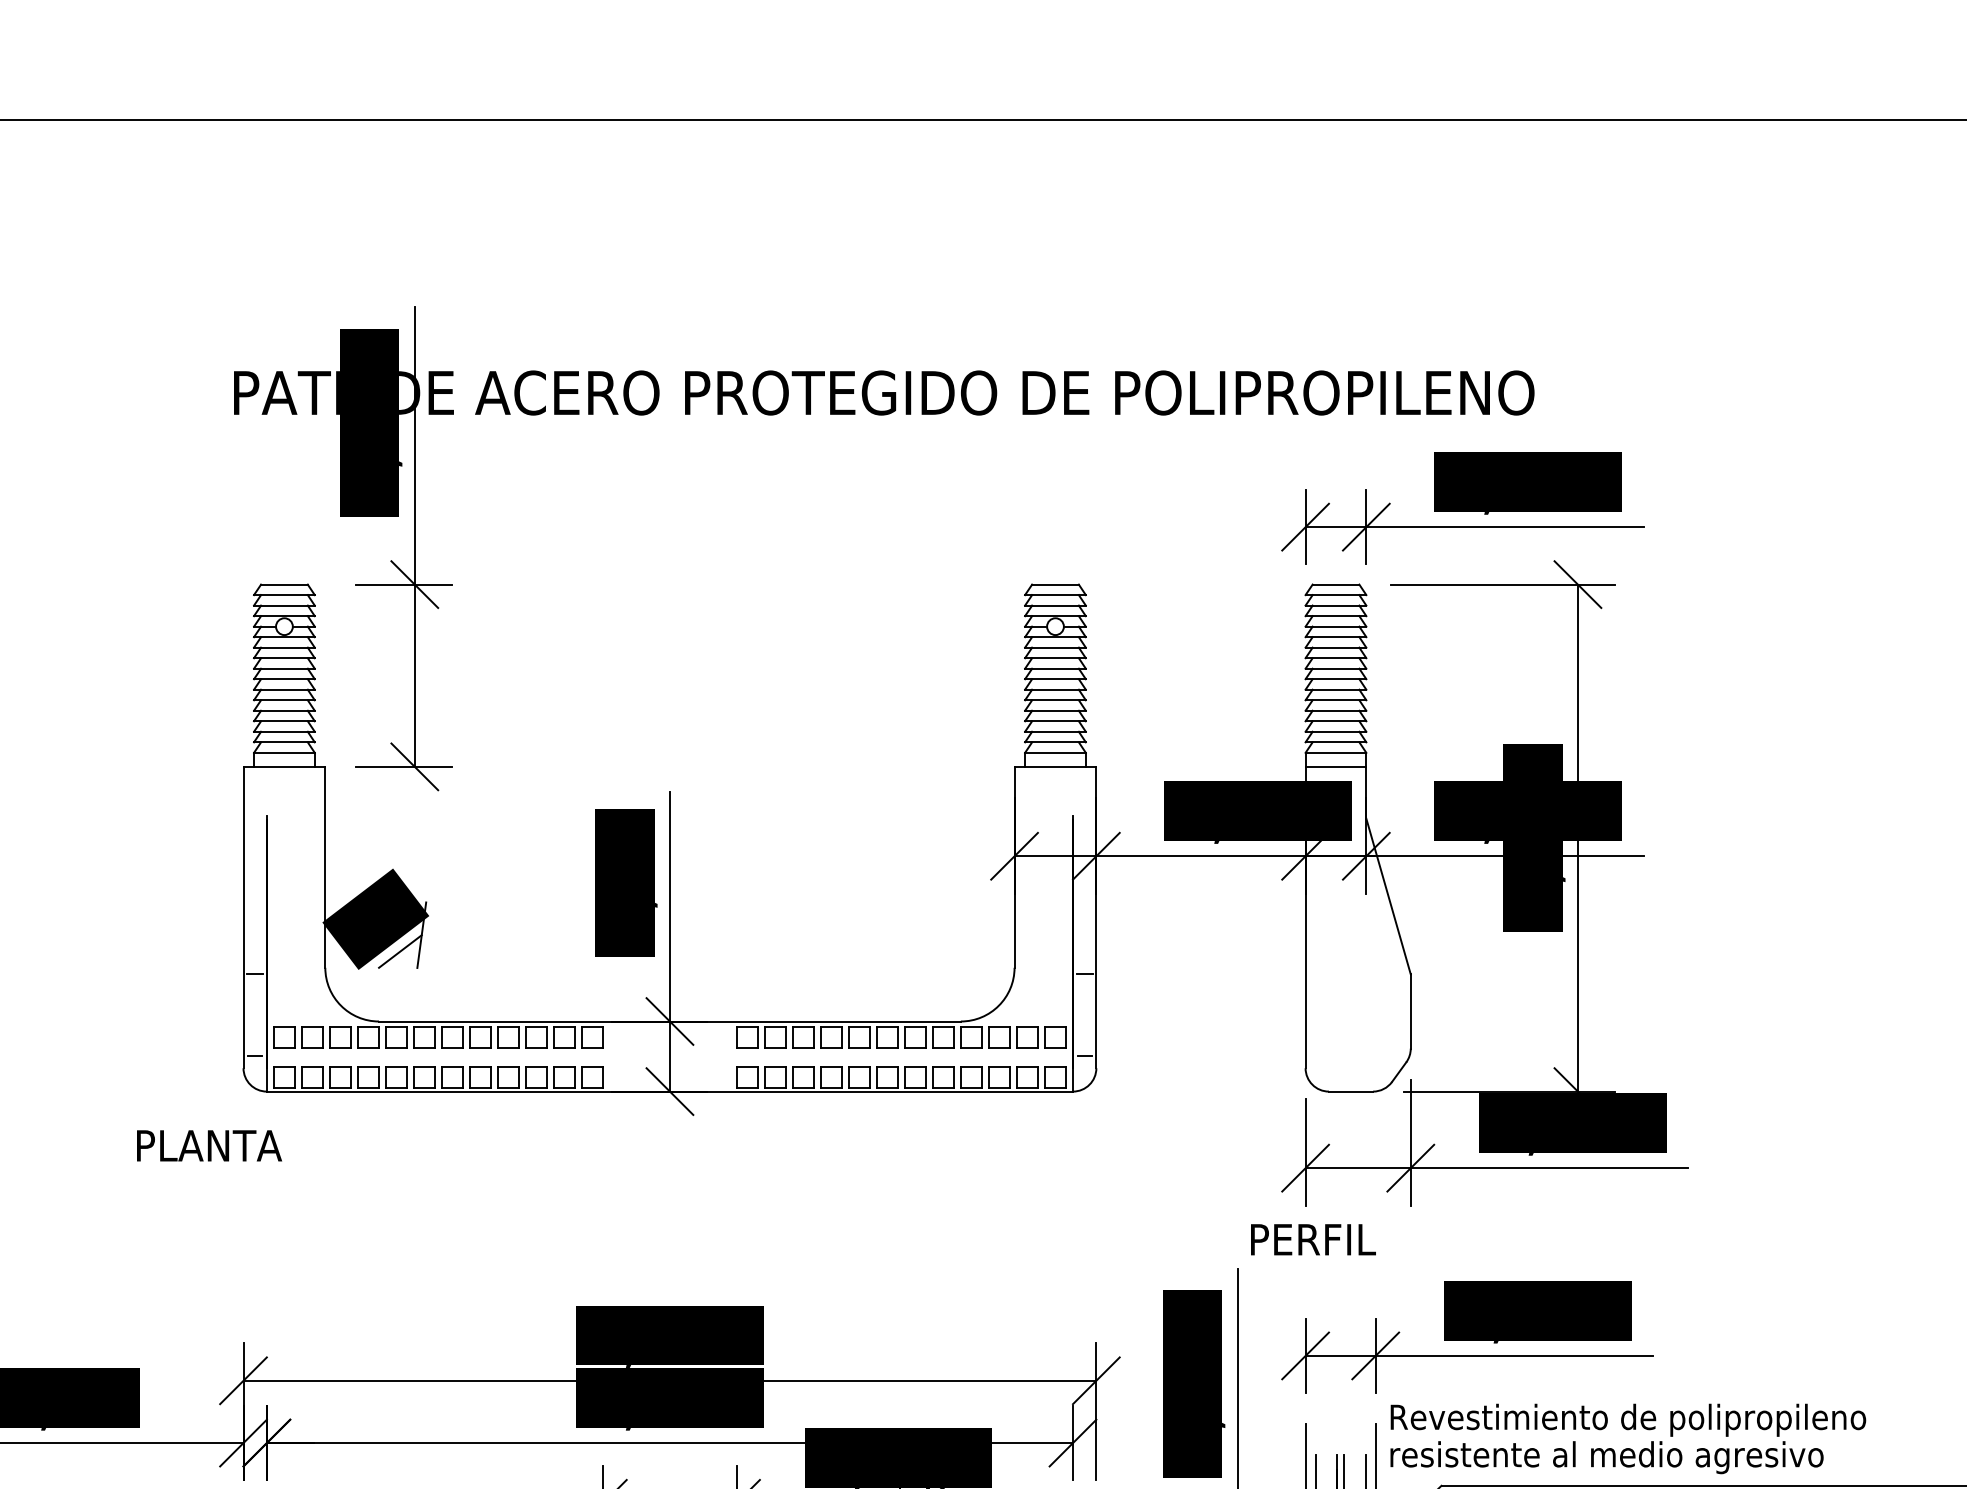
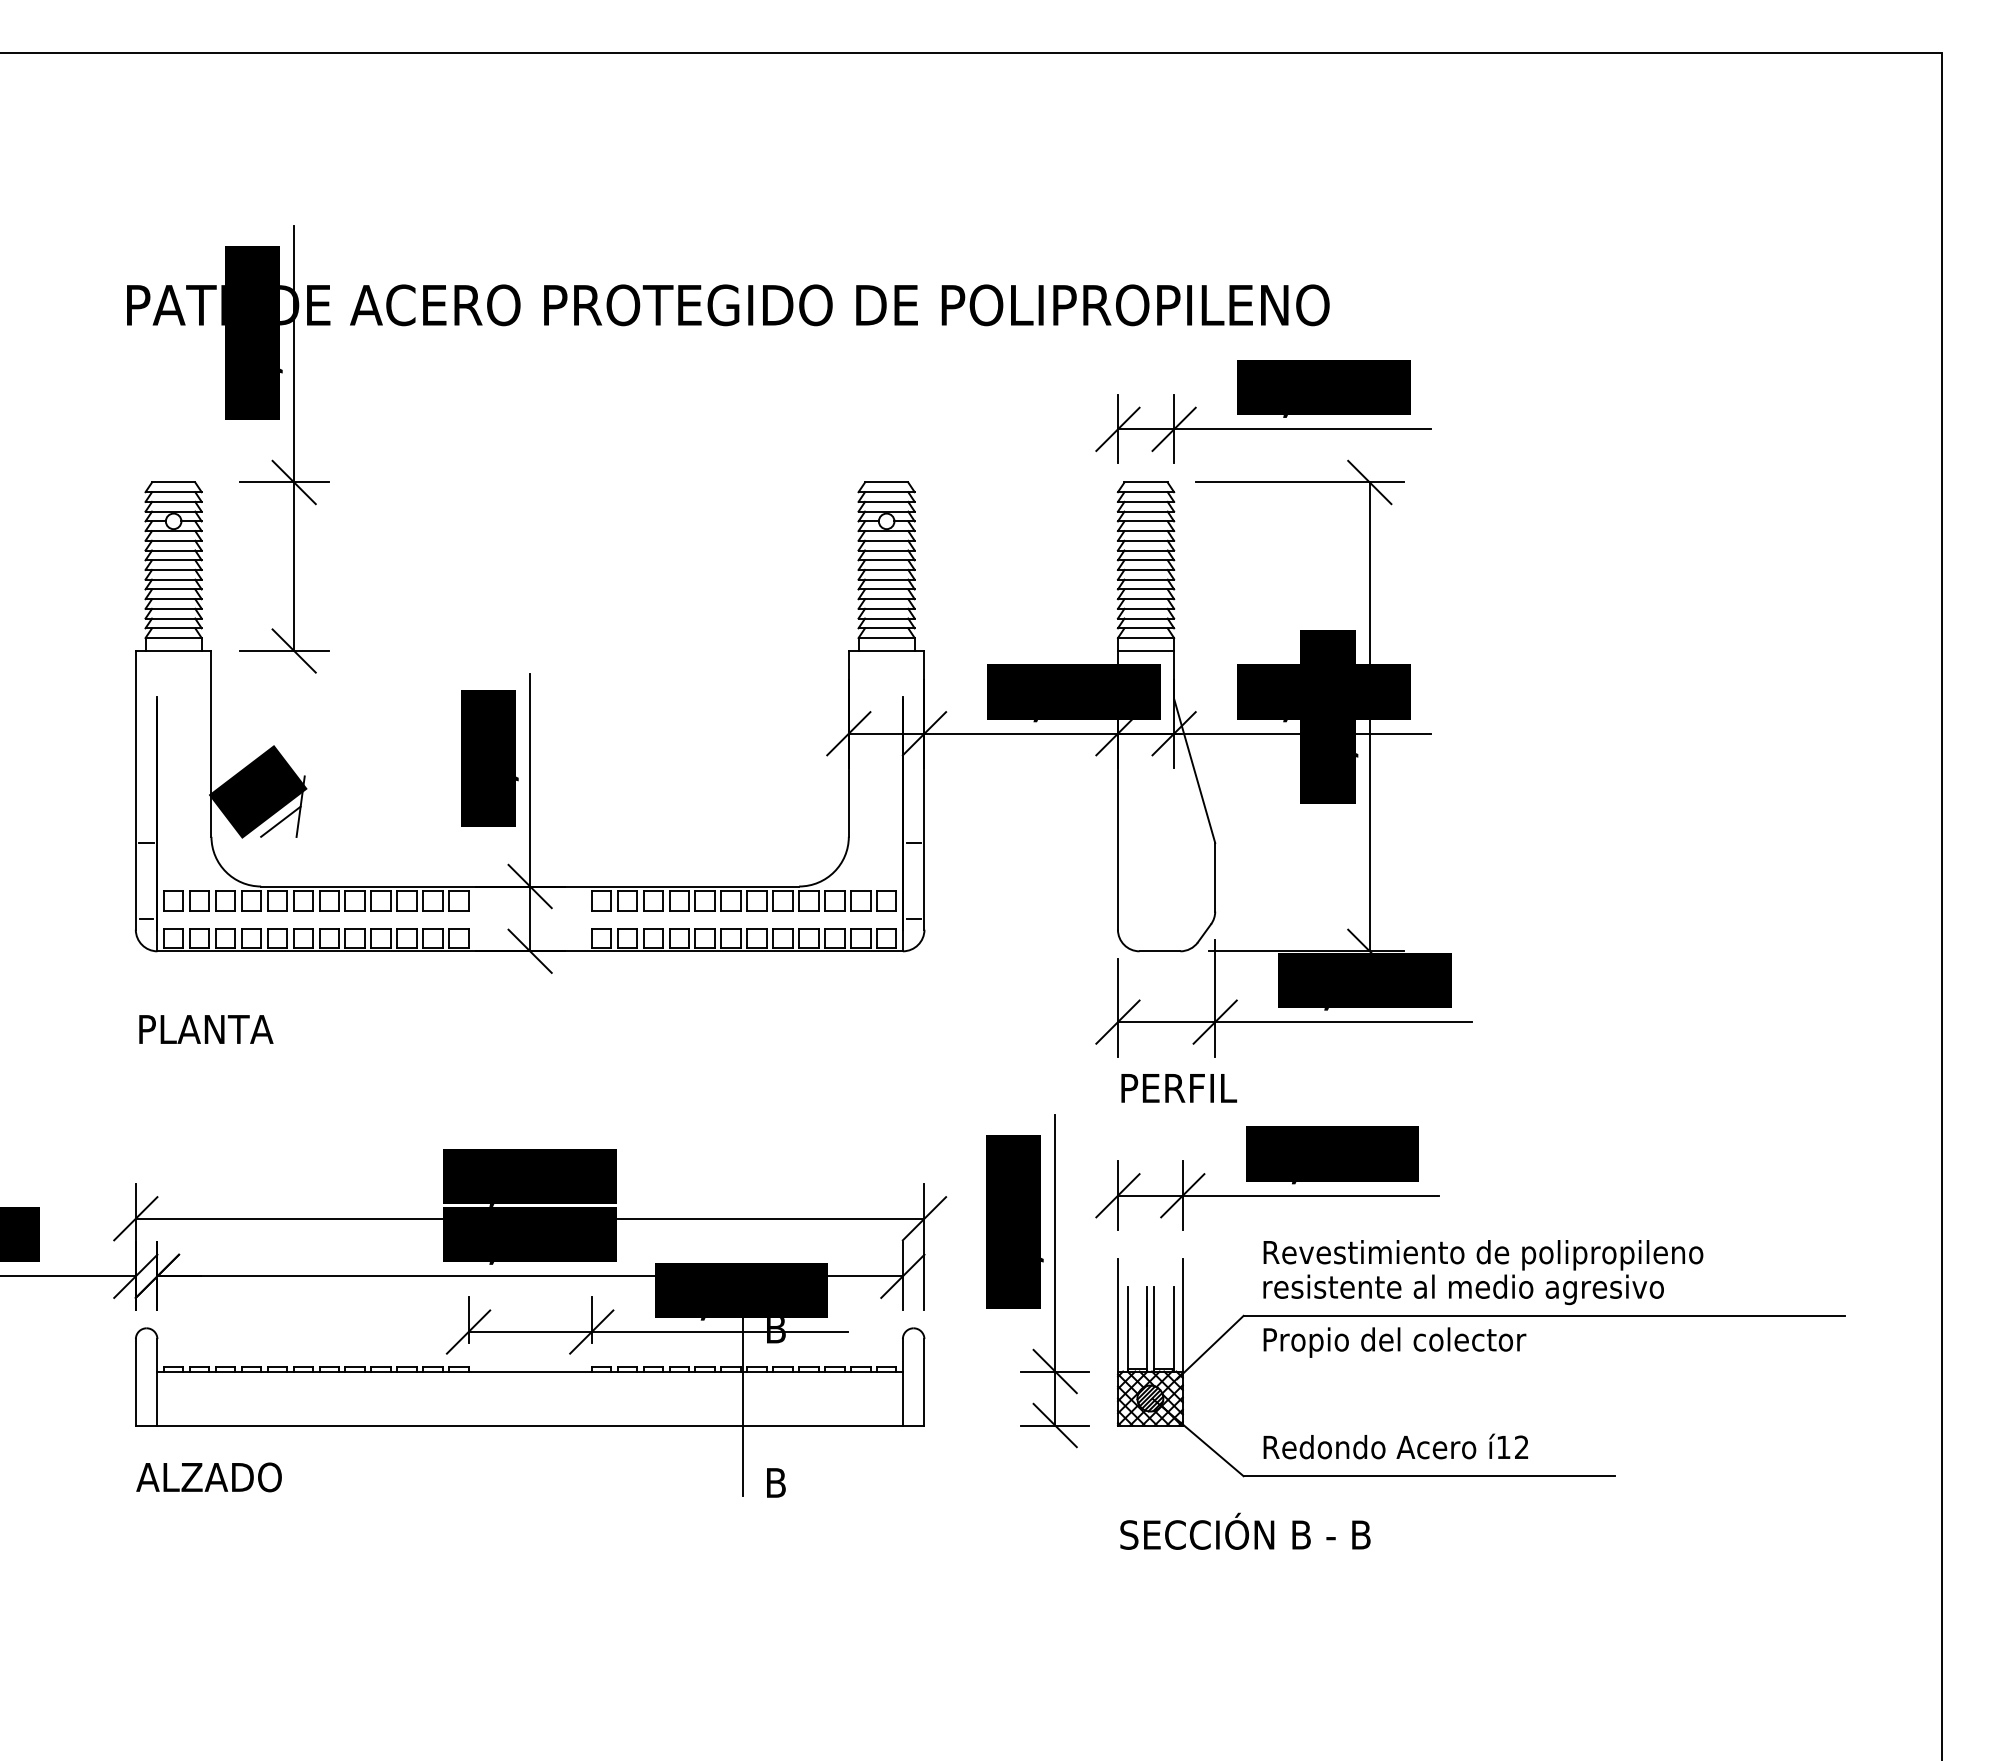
text: (209, 1145) -> (206, 1029), moved
text: (1312, 1239) -> (1178, 1088), moved
text: (1628, 1438) -> (1483, 1272), moved

